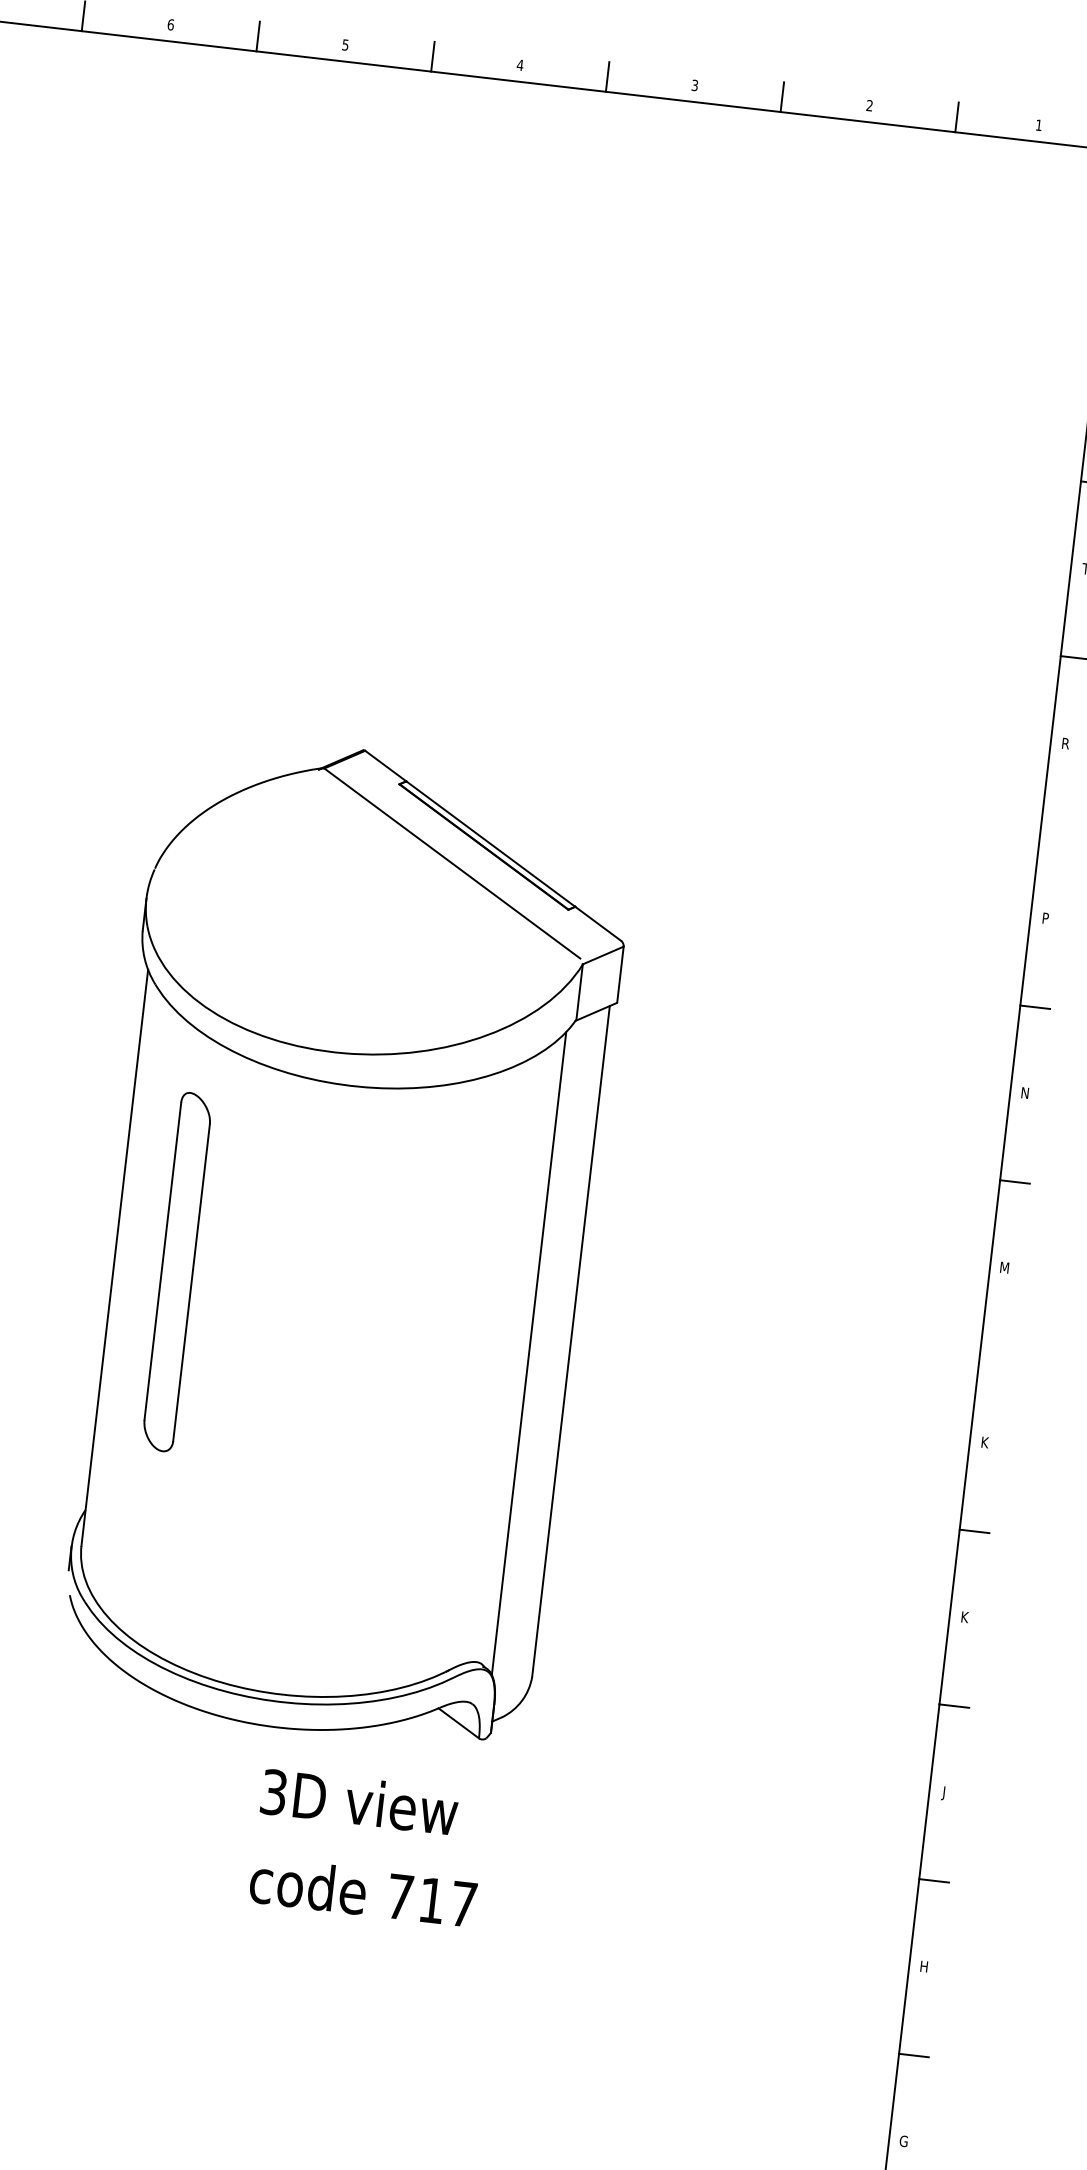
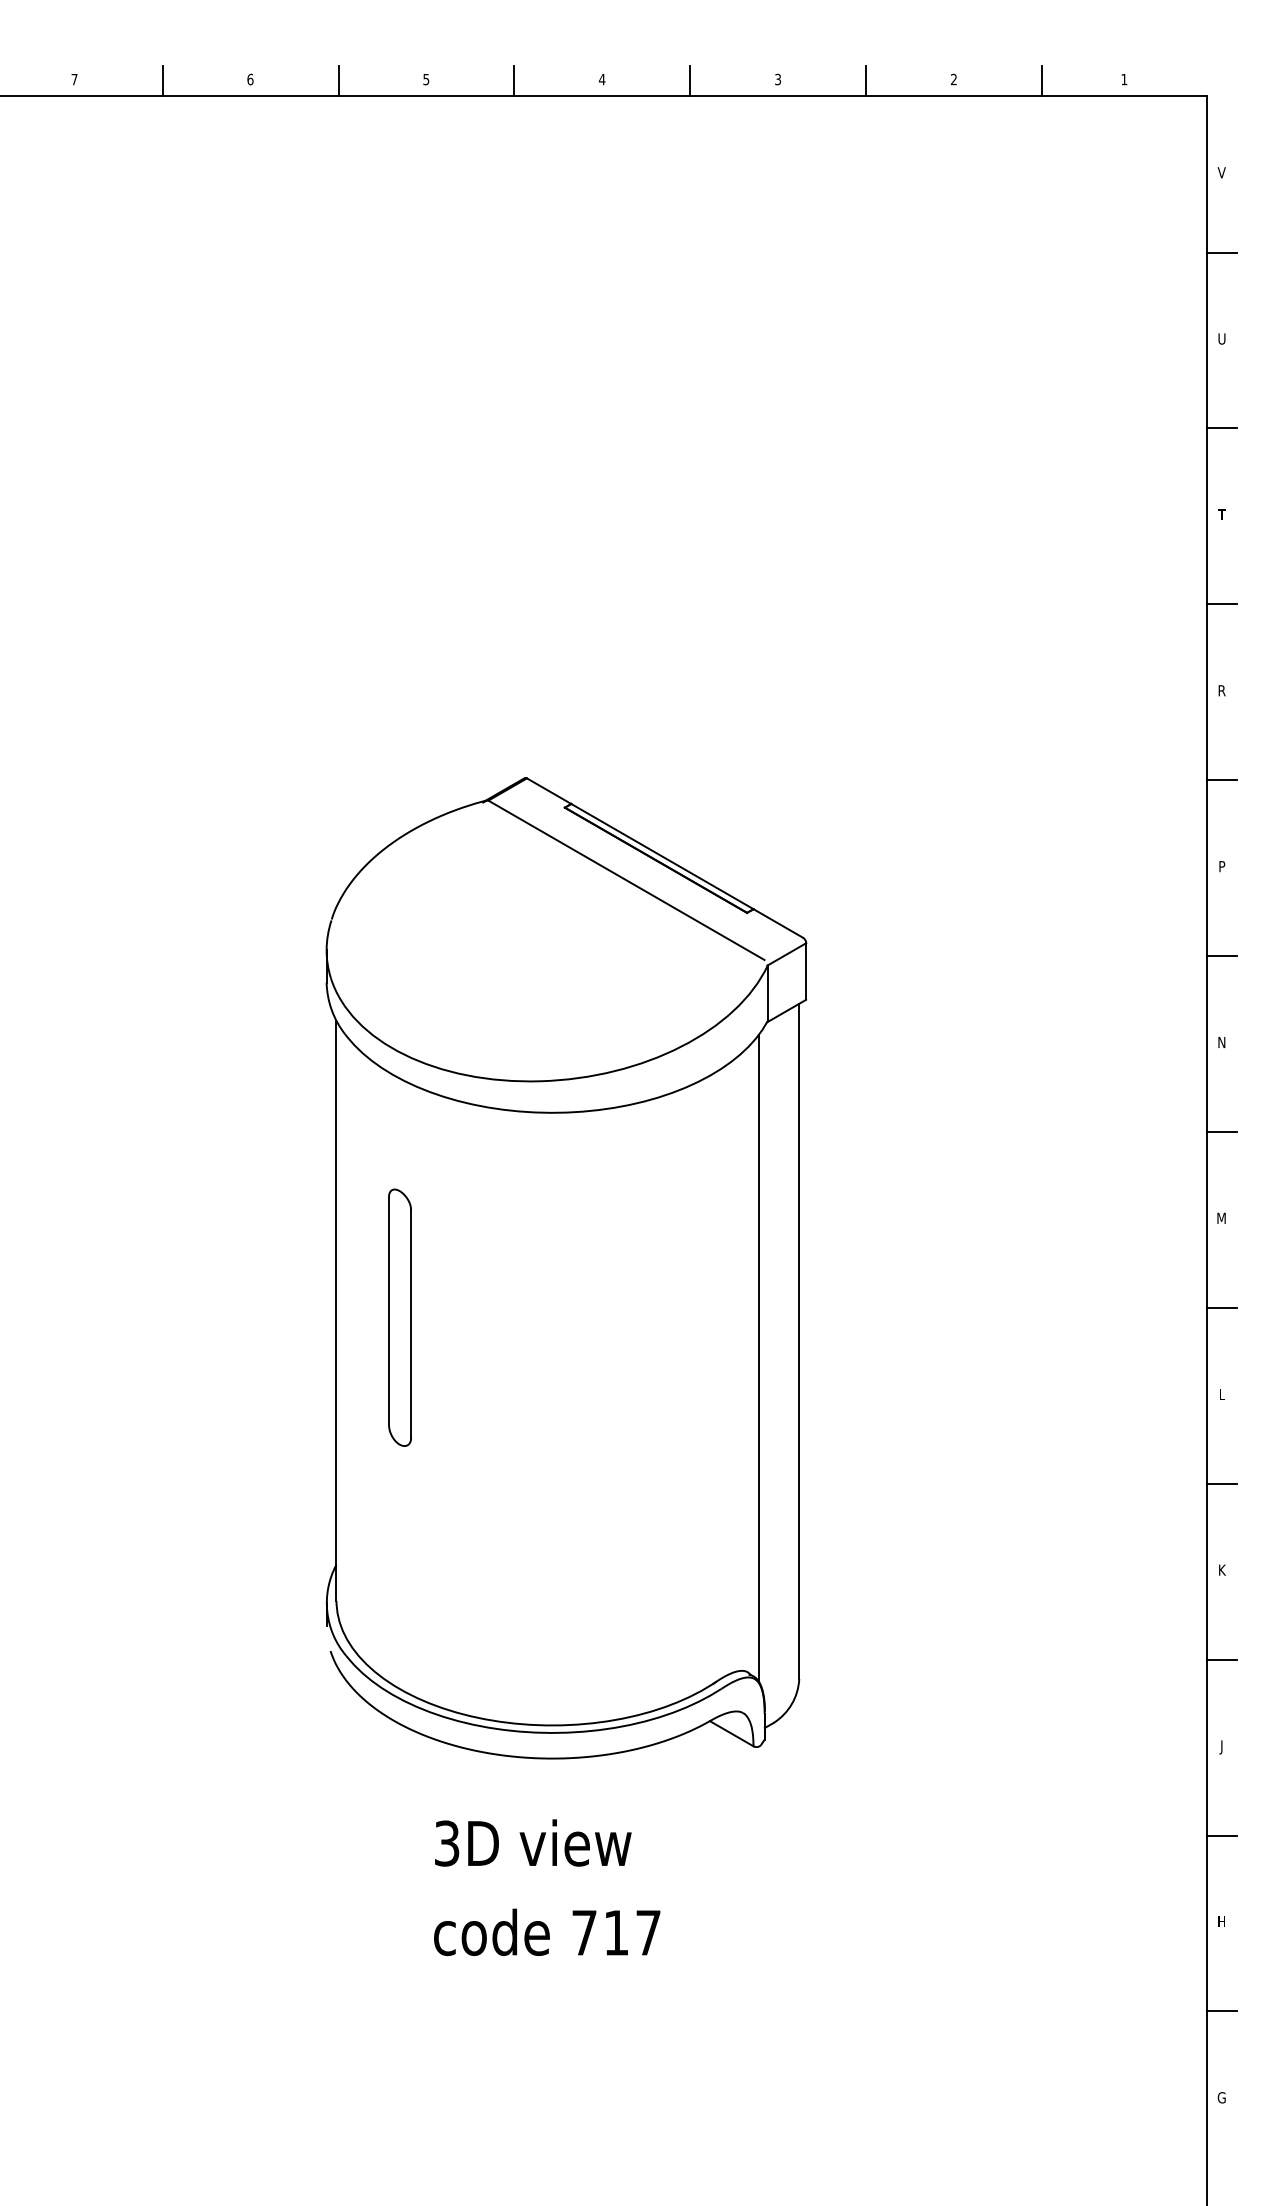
line: (1054, 832) -> (1221, 780), added
part: (176, 1271) -> (399, 1317), size x0.71
line: (994, 1356) -> (1221, 1307), added
text: (985, 1441) -> (1222, 1393), K -> L
text: (368, 1847) -> (547, 1887), moved

